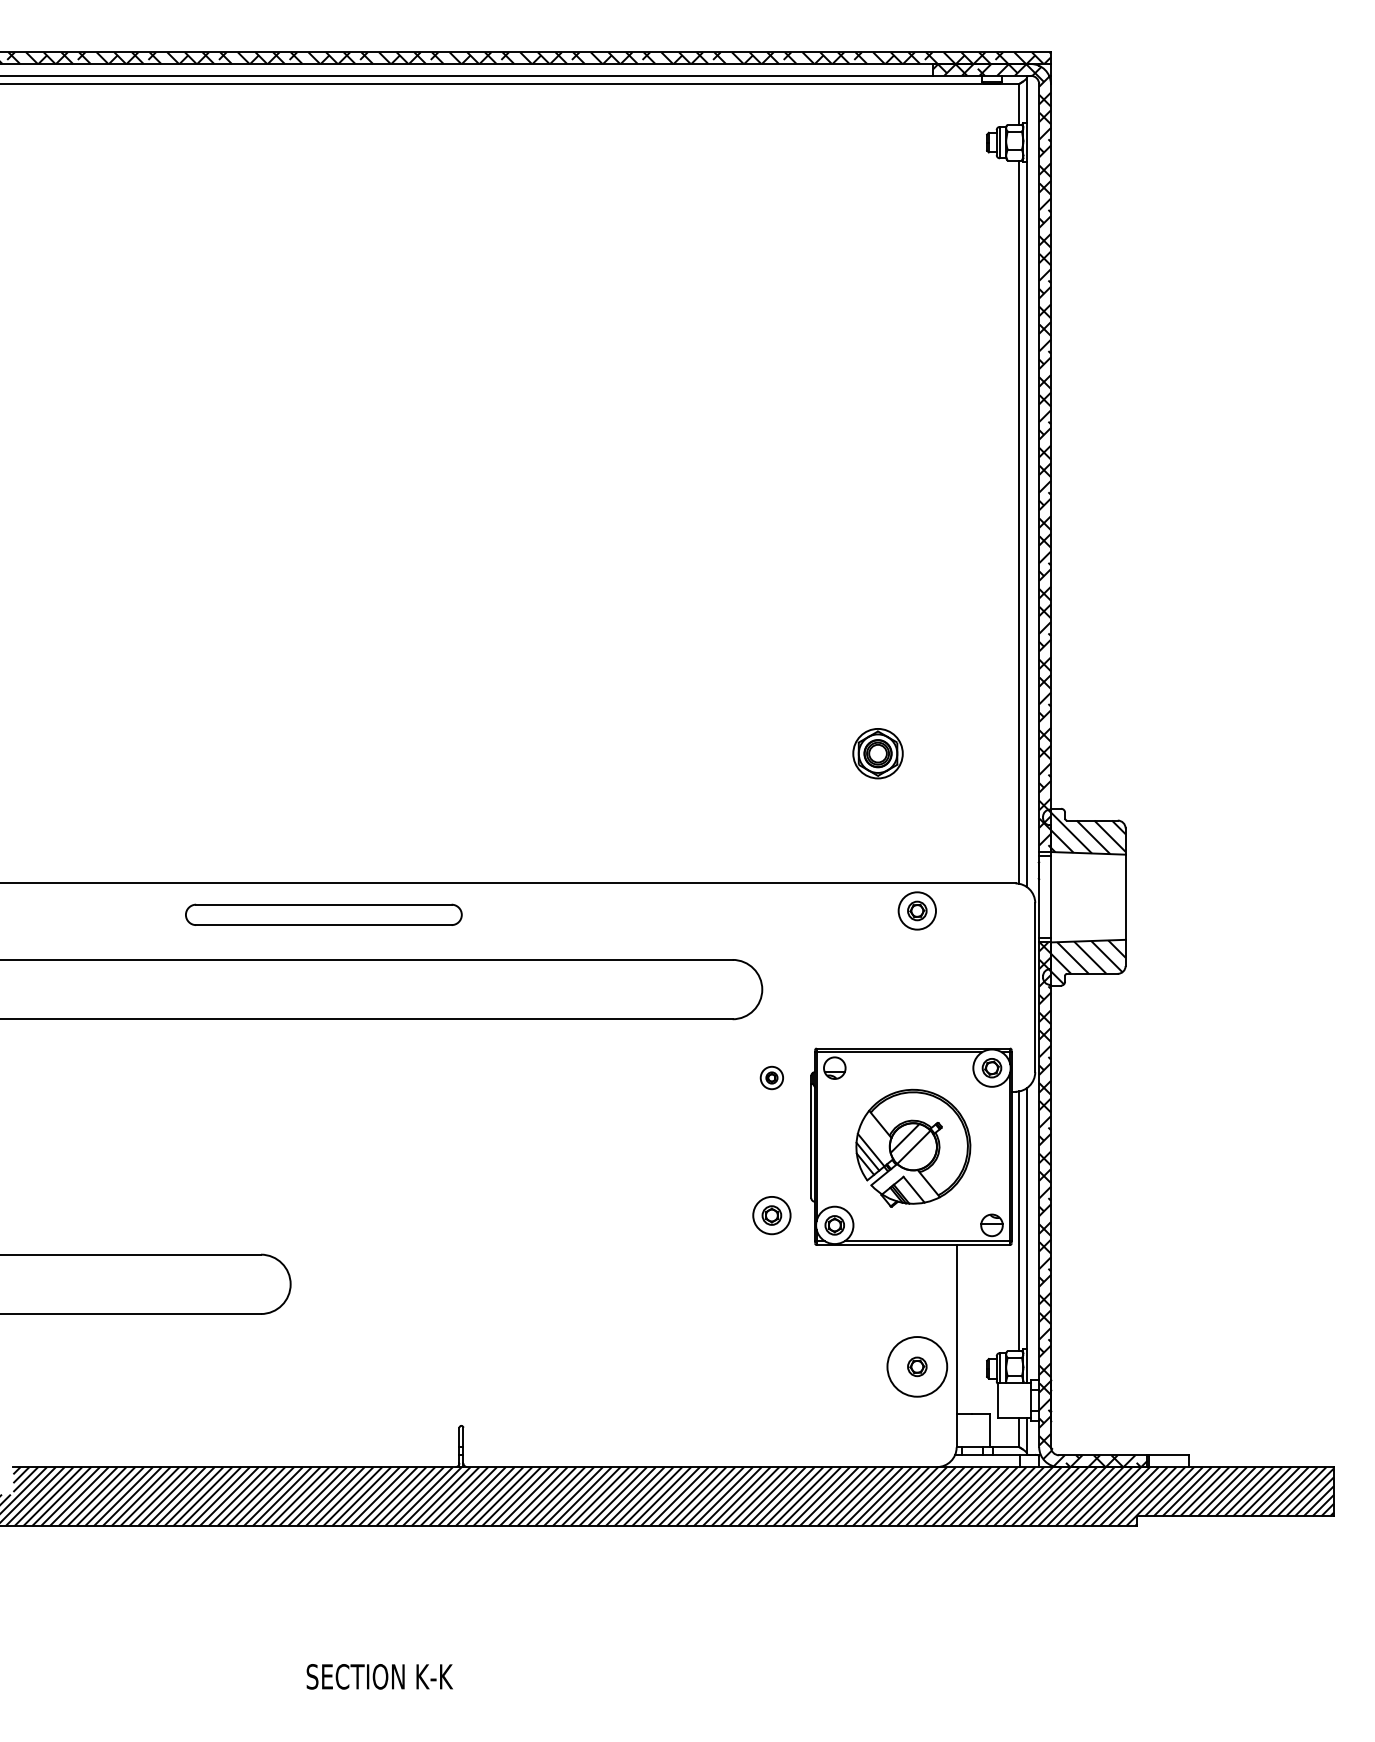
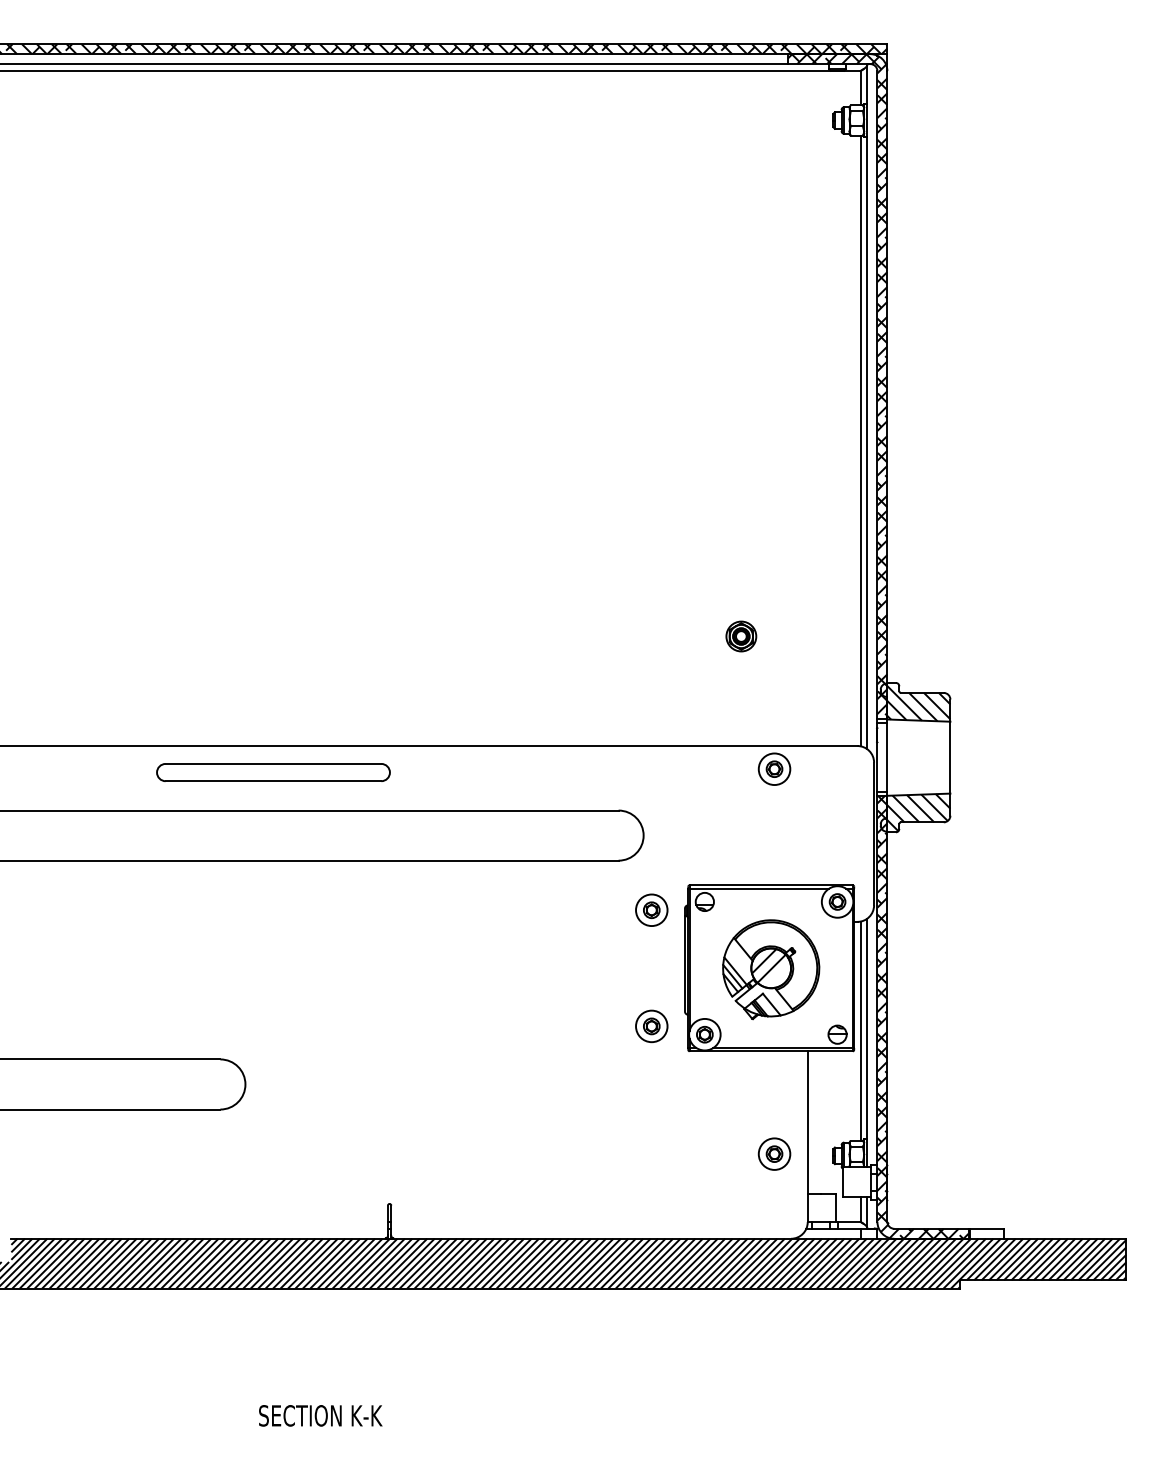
part: (877, 753) -> (740, 636), size x0.71
part: (771, 1077) -> (651, 909), size x1.67
circle: (917, 1366) -> (774, 1153), size x0.62

